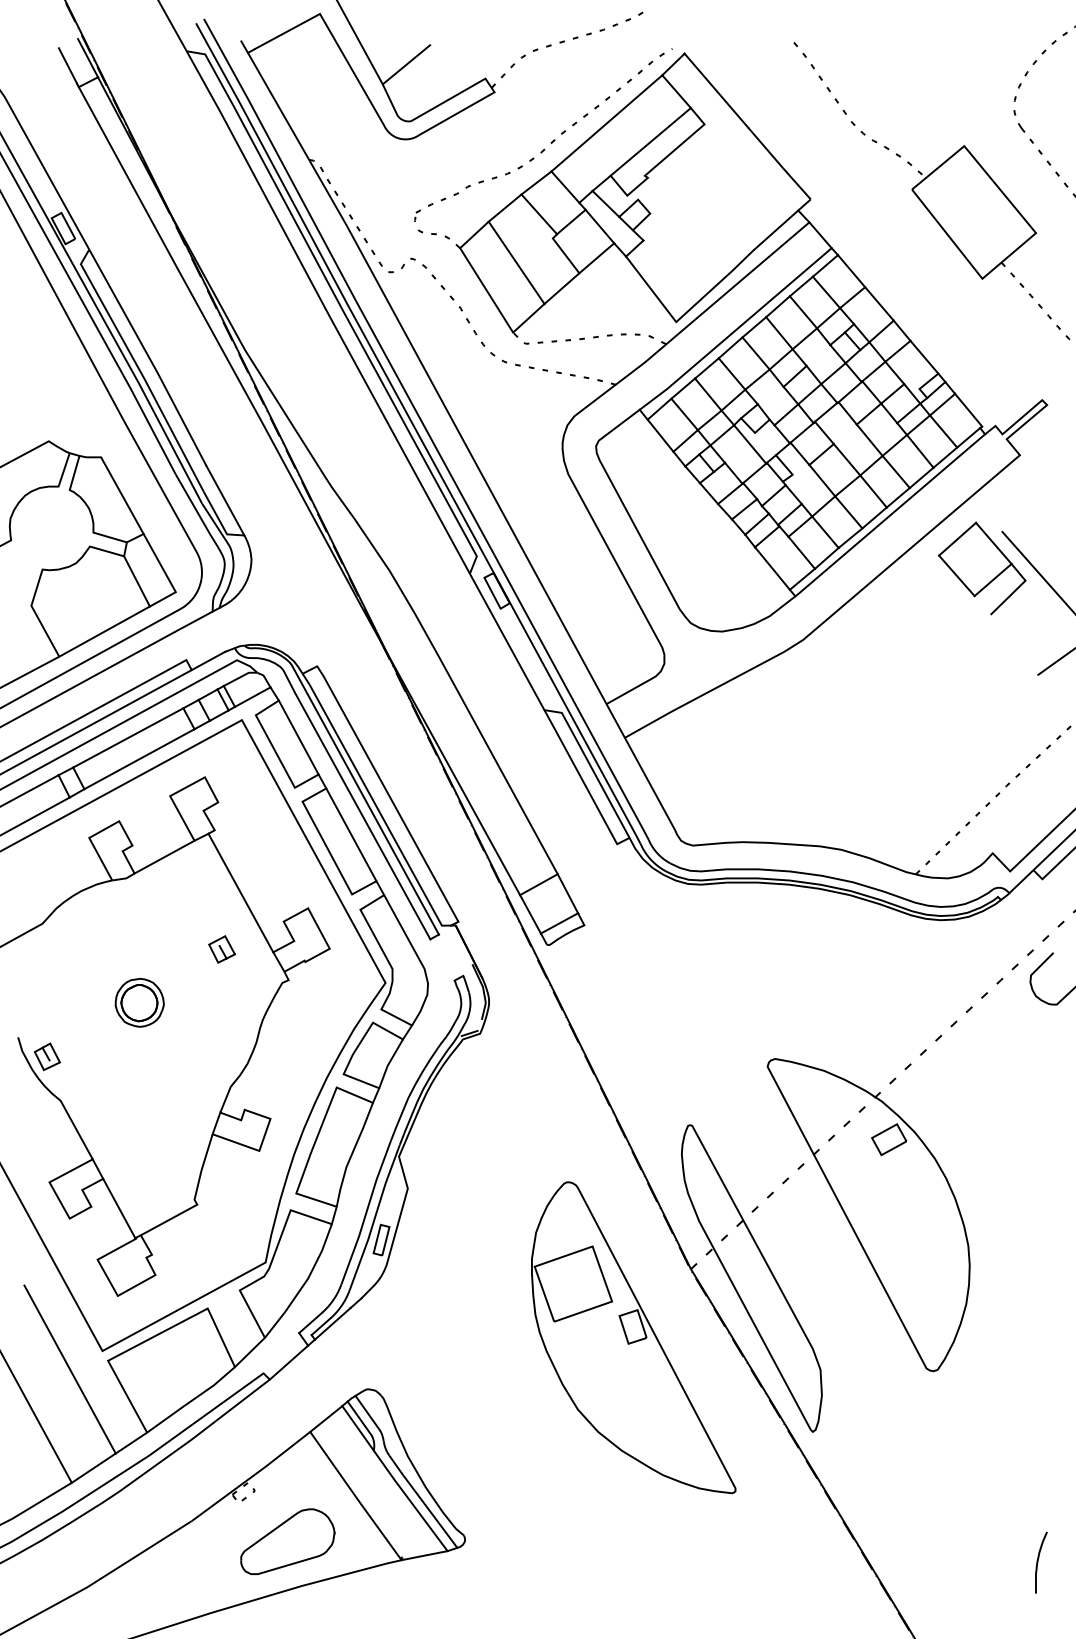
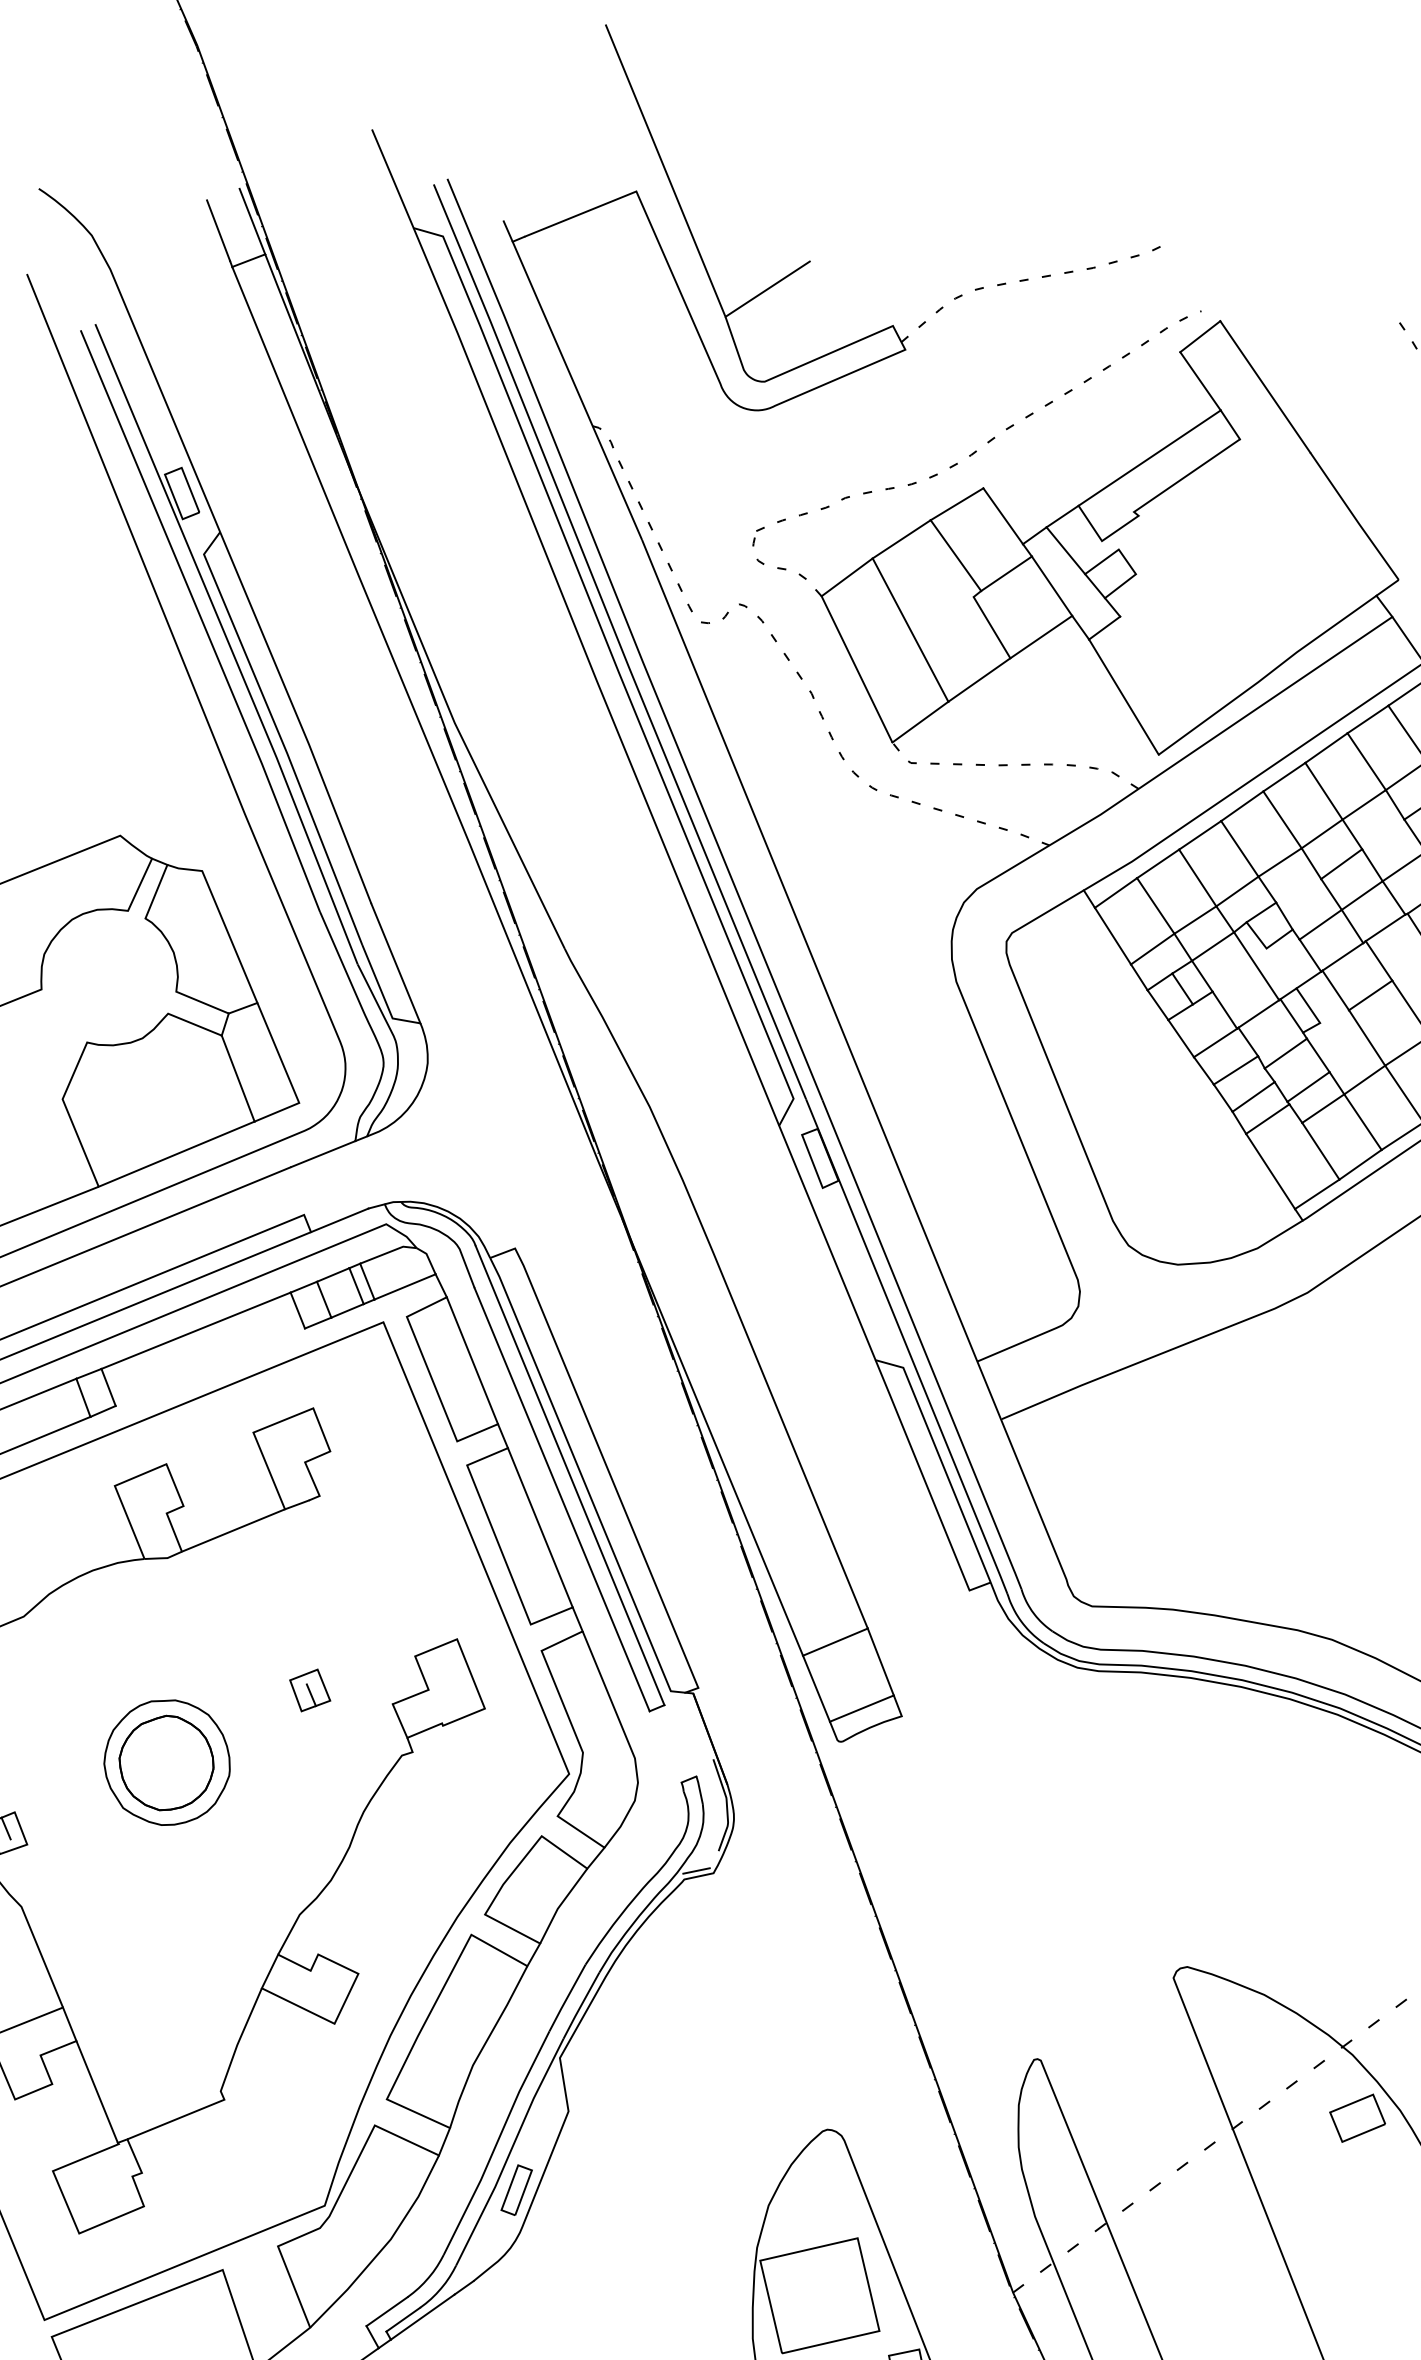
line: (606, 123) -> (1081, 420), removed
line: (139, 759) -> (210, 1367), removed
line: (240, 892) -> (350, 1601), removed
part: (139, 1002) -> (166, 1761), size x1.6

